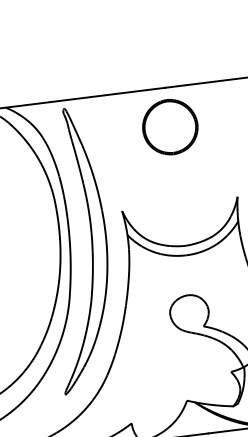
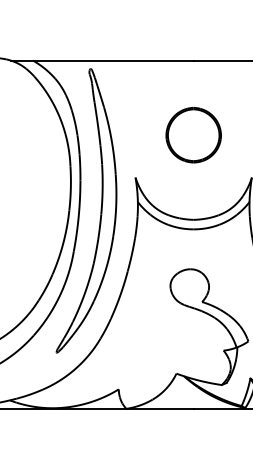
part: (169, 126) -> (193, 134), moved

